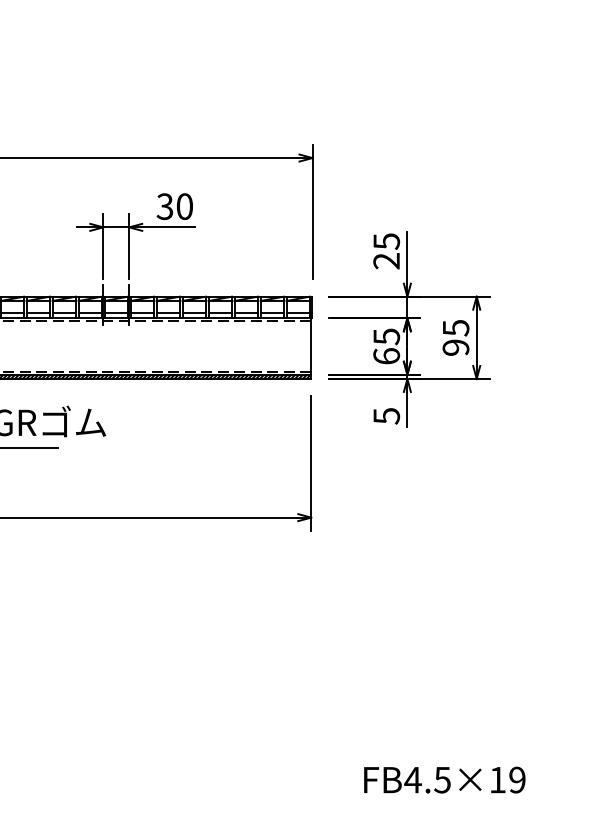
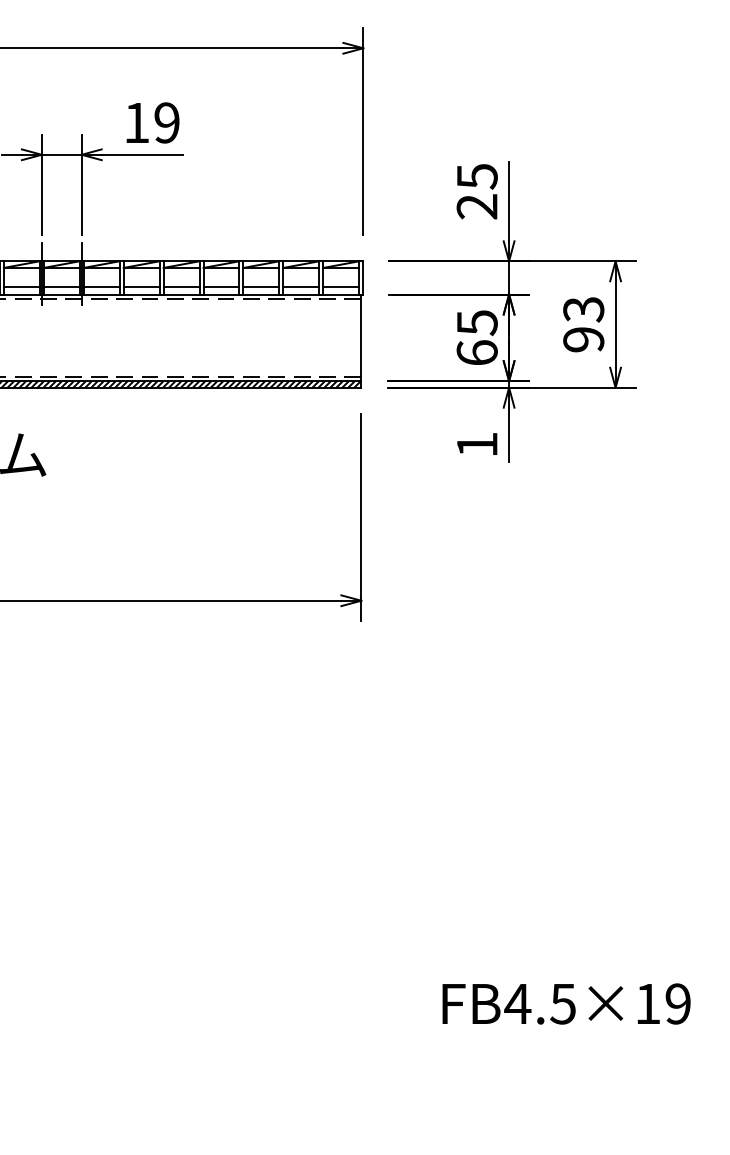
text: (174, 206) -> (151, 122), 30 -> 19
text: (455, 328) -> (582, 310), 95 -> 93
text: (386, 416) -> (476, 445), 5 -> 1

